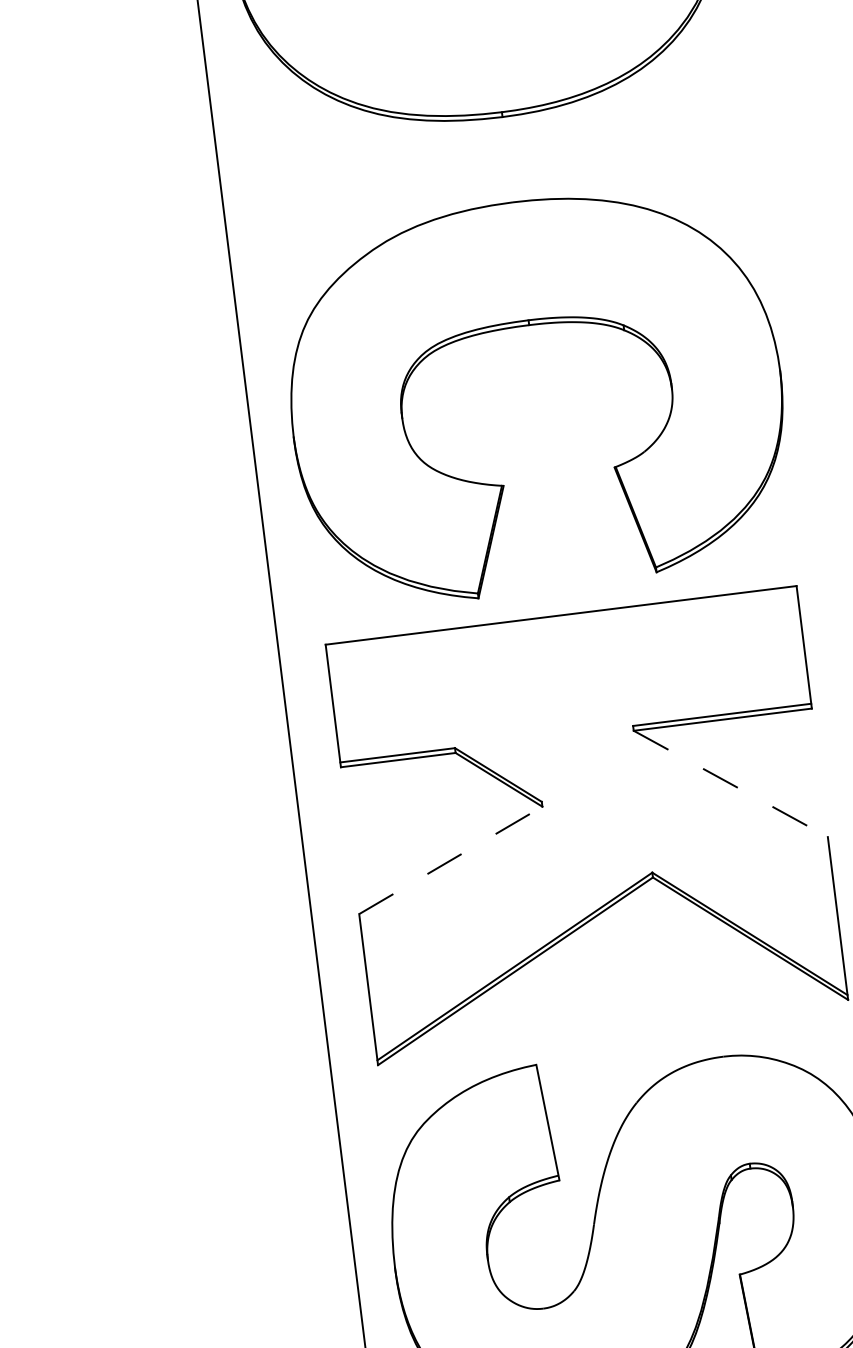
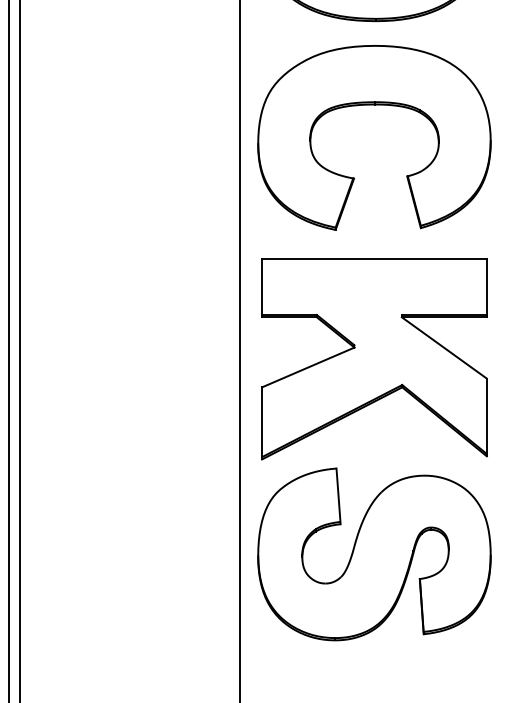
part: (527, 327) -> (374, 105), moved
line: (731, 785) -> (444, 348), dashed -> solid
line: (451, 860) -> (308, 367), dashed -> solid

